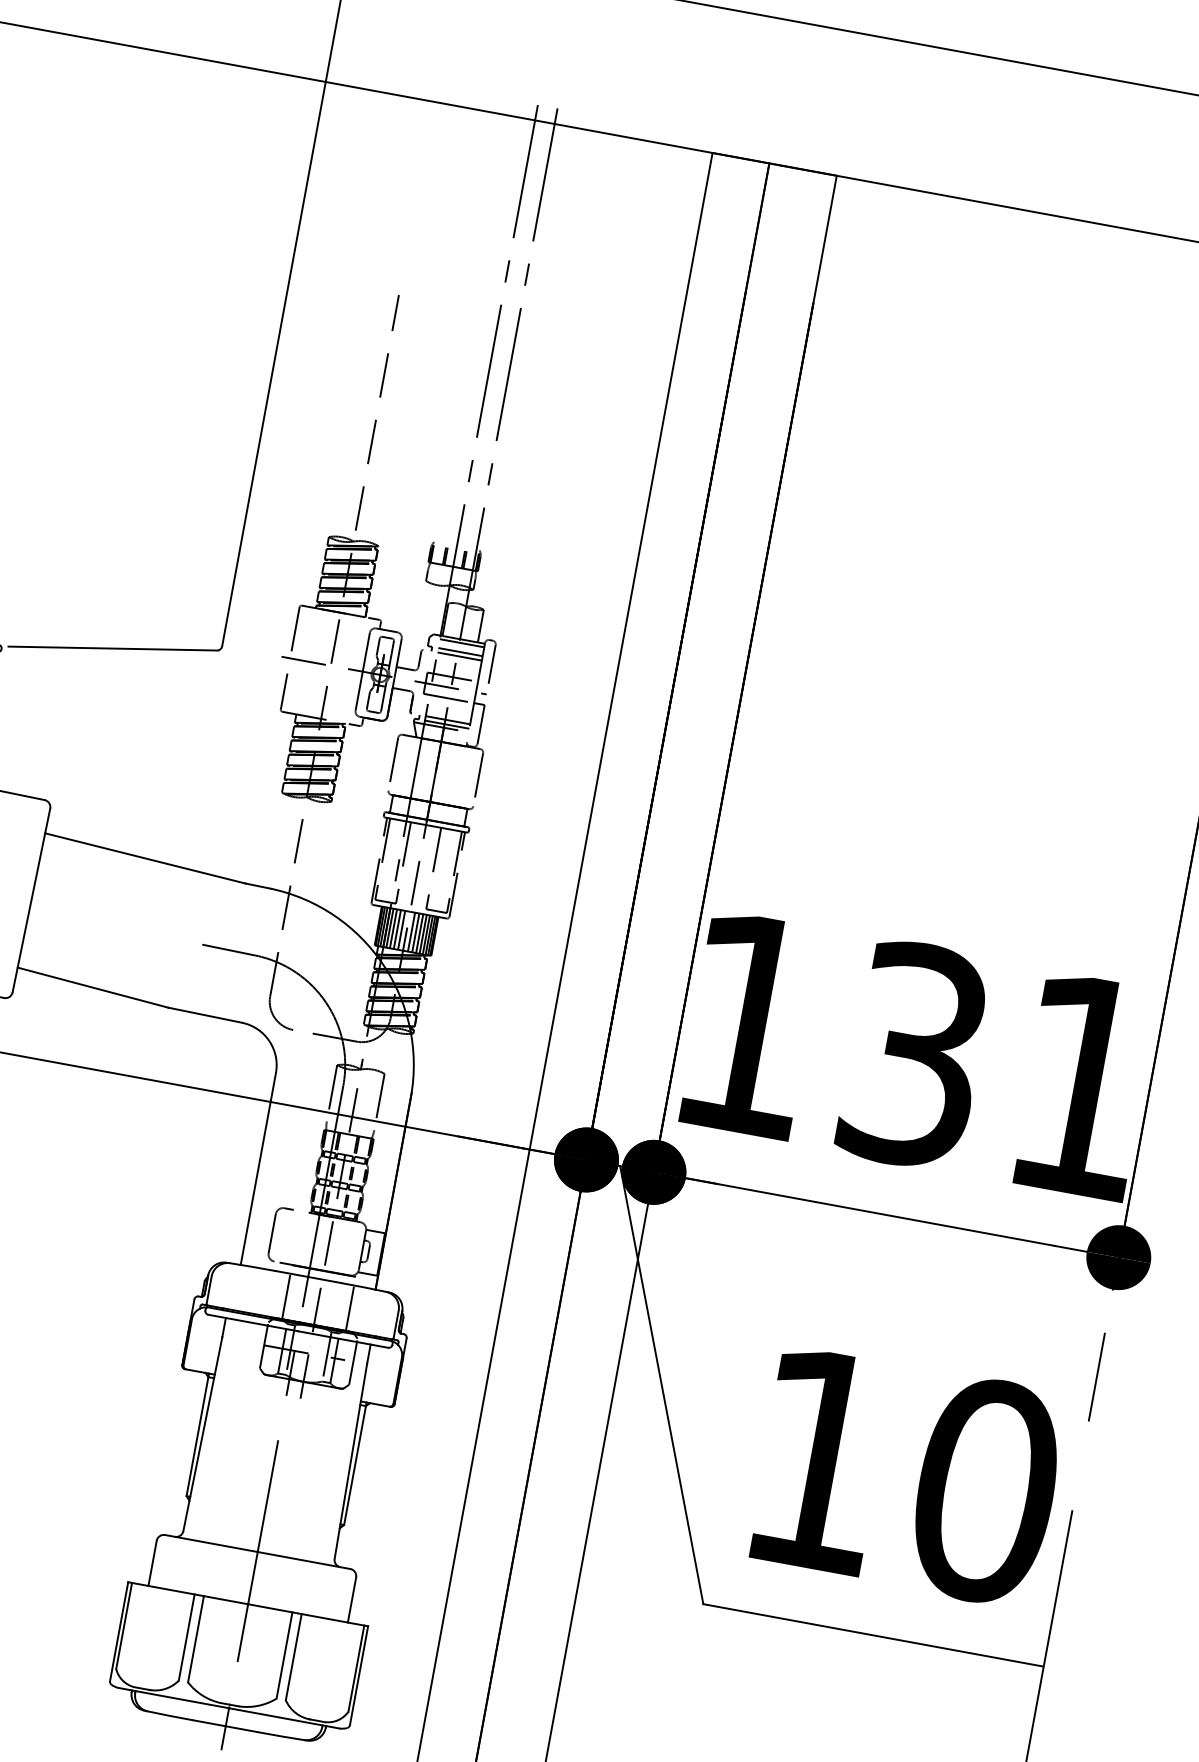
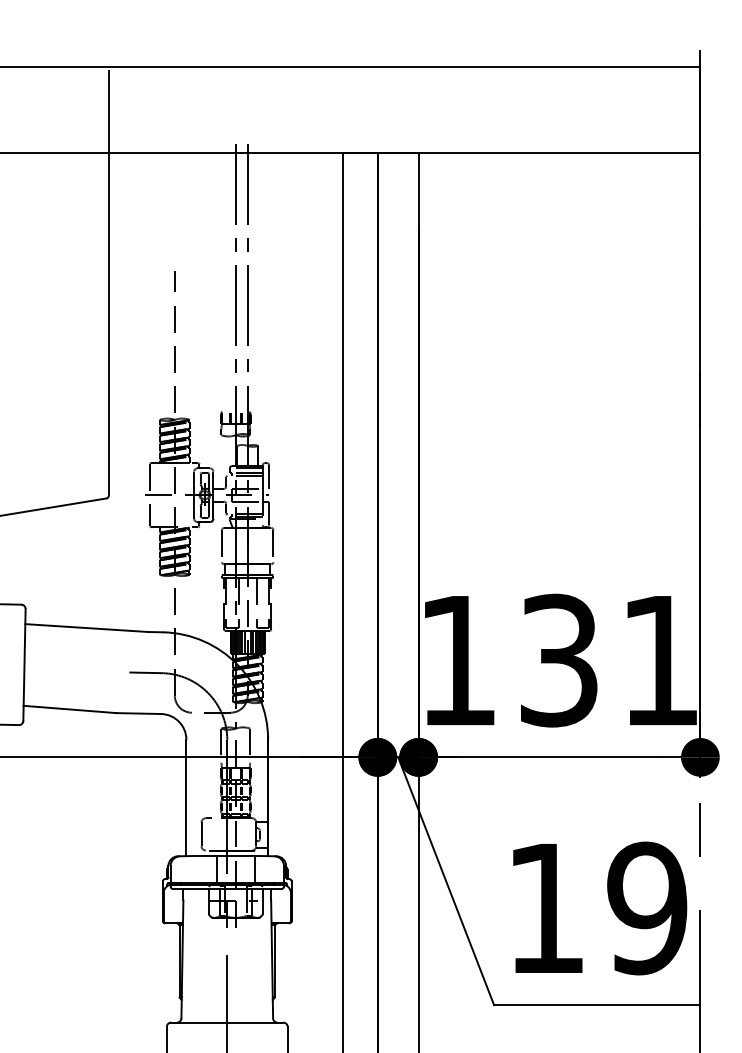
text: (985, 1490) -> (647, 908), 10 -> 19

